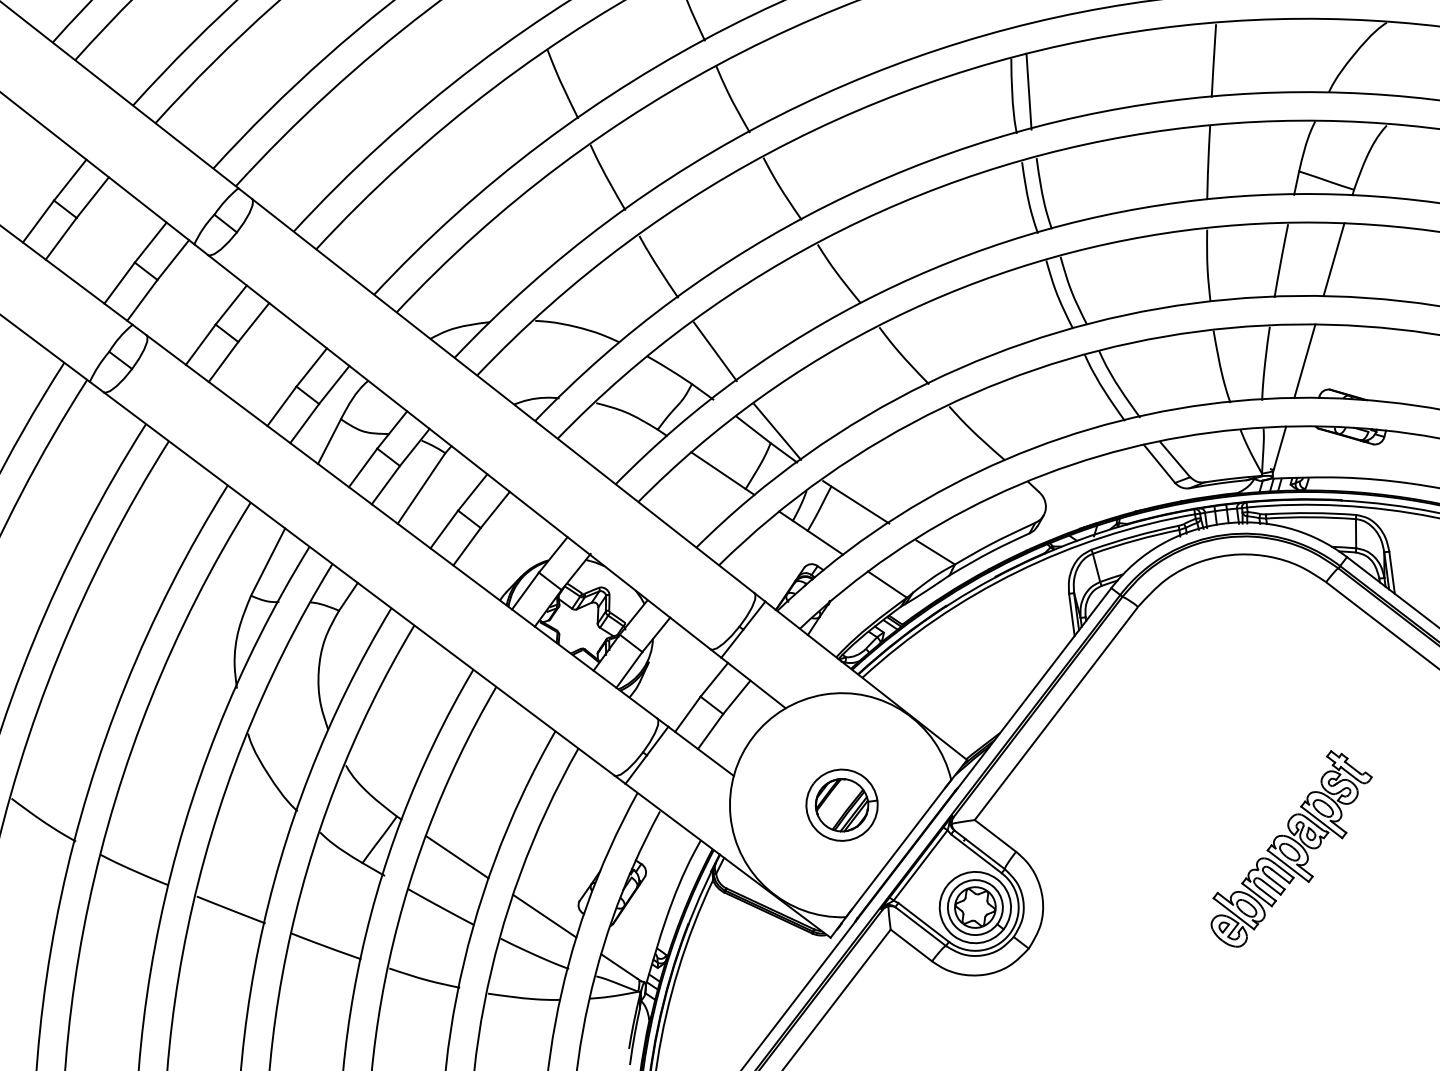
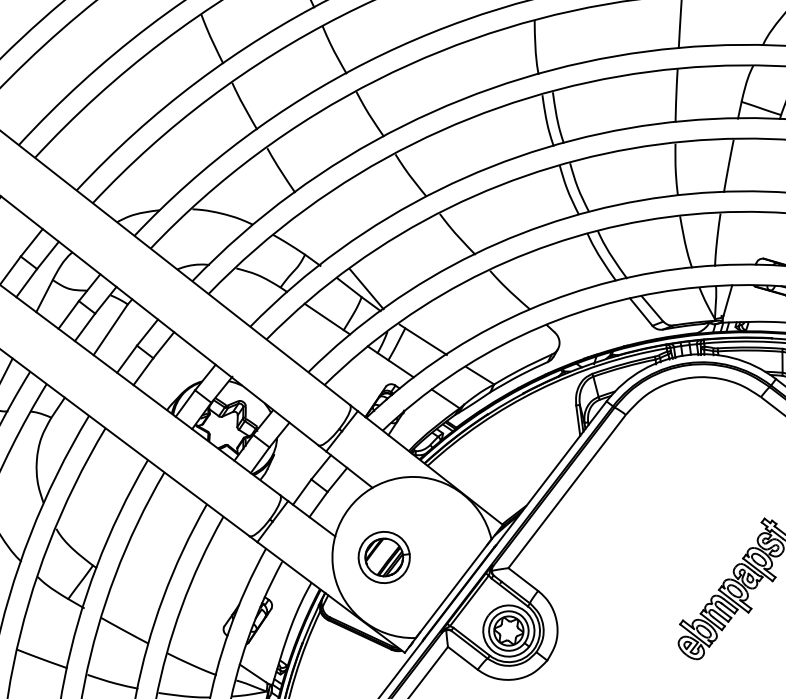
line: (1028, 91) -> (547, 44), removed
line: (1333, 259) -> (766, 165), removed
line: (714, 351) -> (321, 231), removed
line: (1304, 360) -> (745, 237), removed
part: (841, 804) -> (383, 556), moved
line: (456, 856) -> (135, 594), removed
line: (544, 915) -> (199, 636), removed

